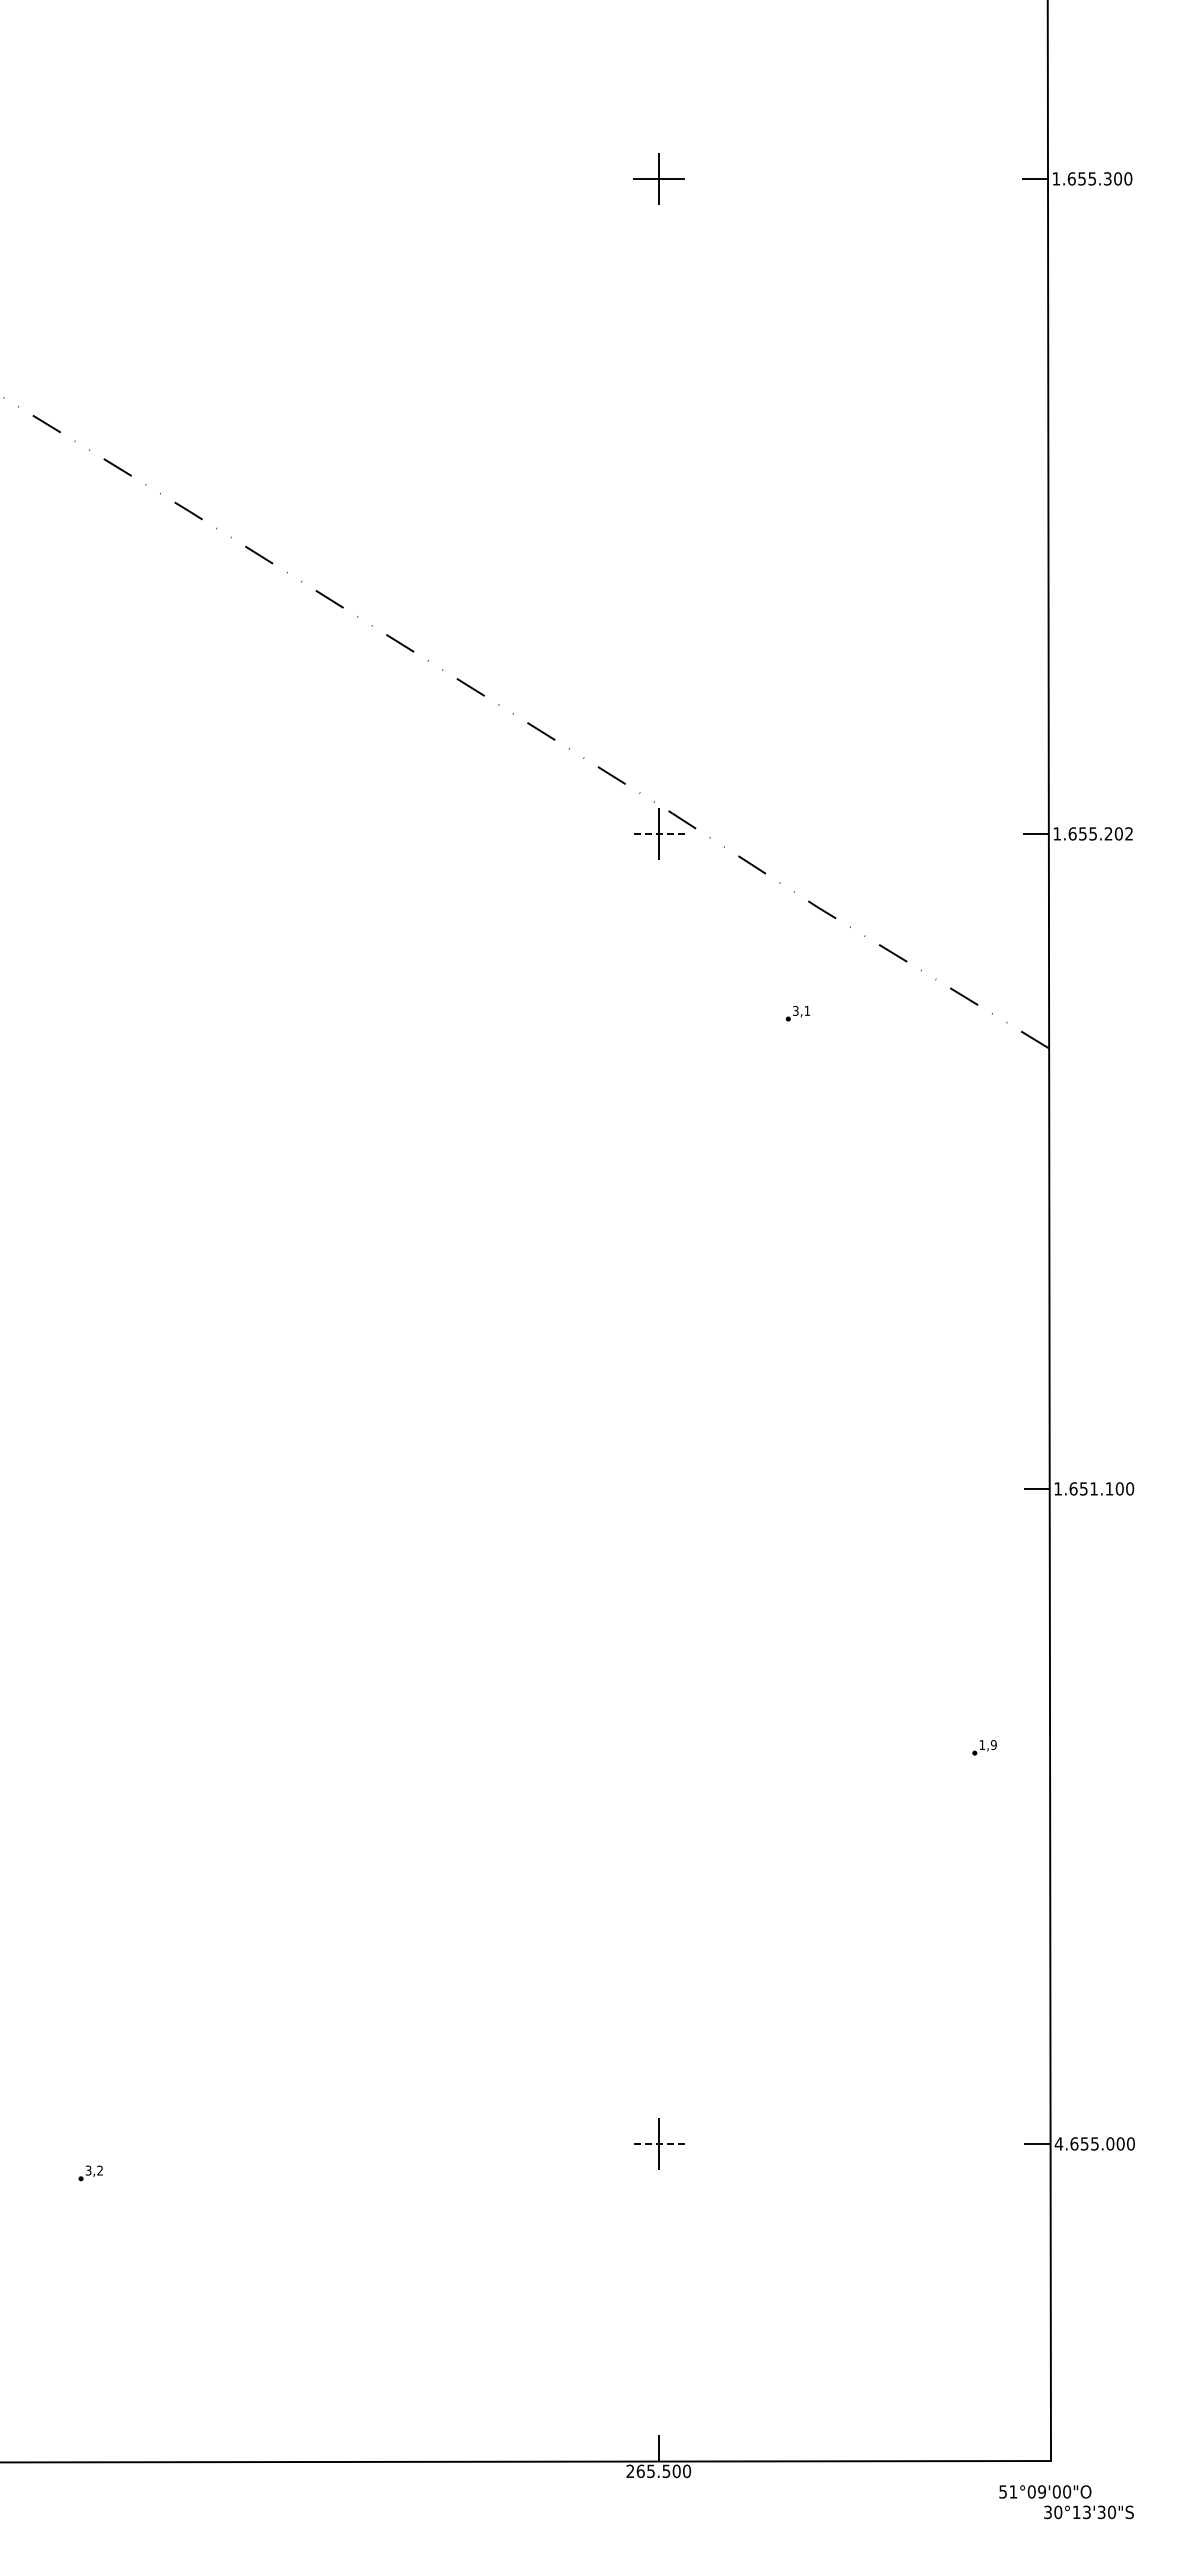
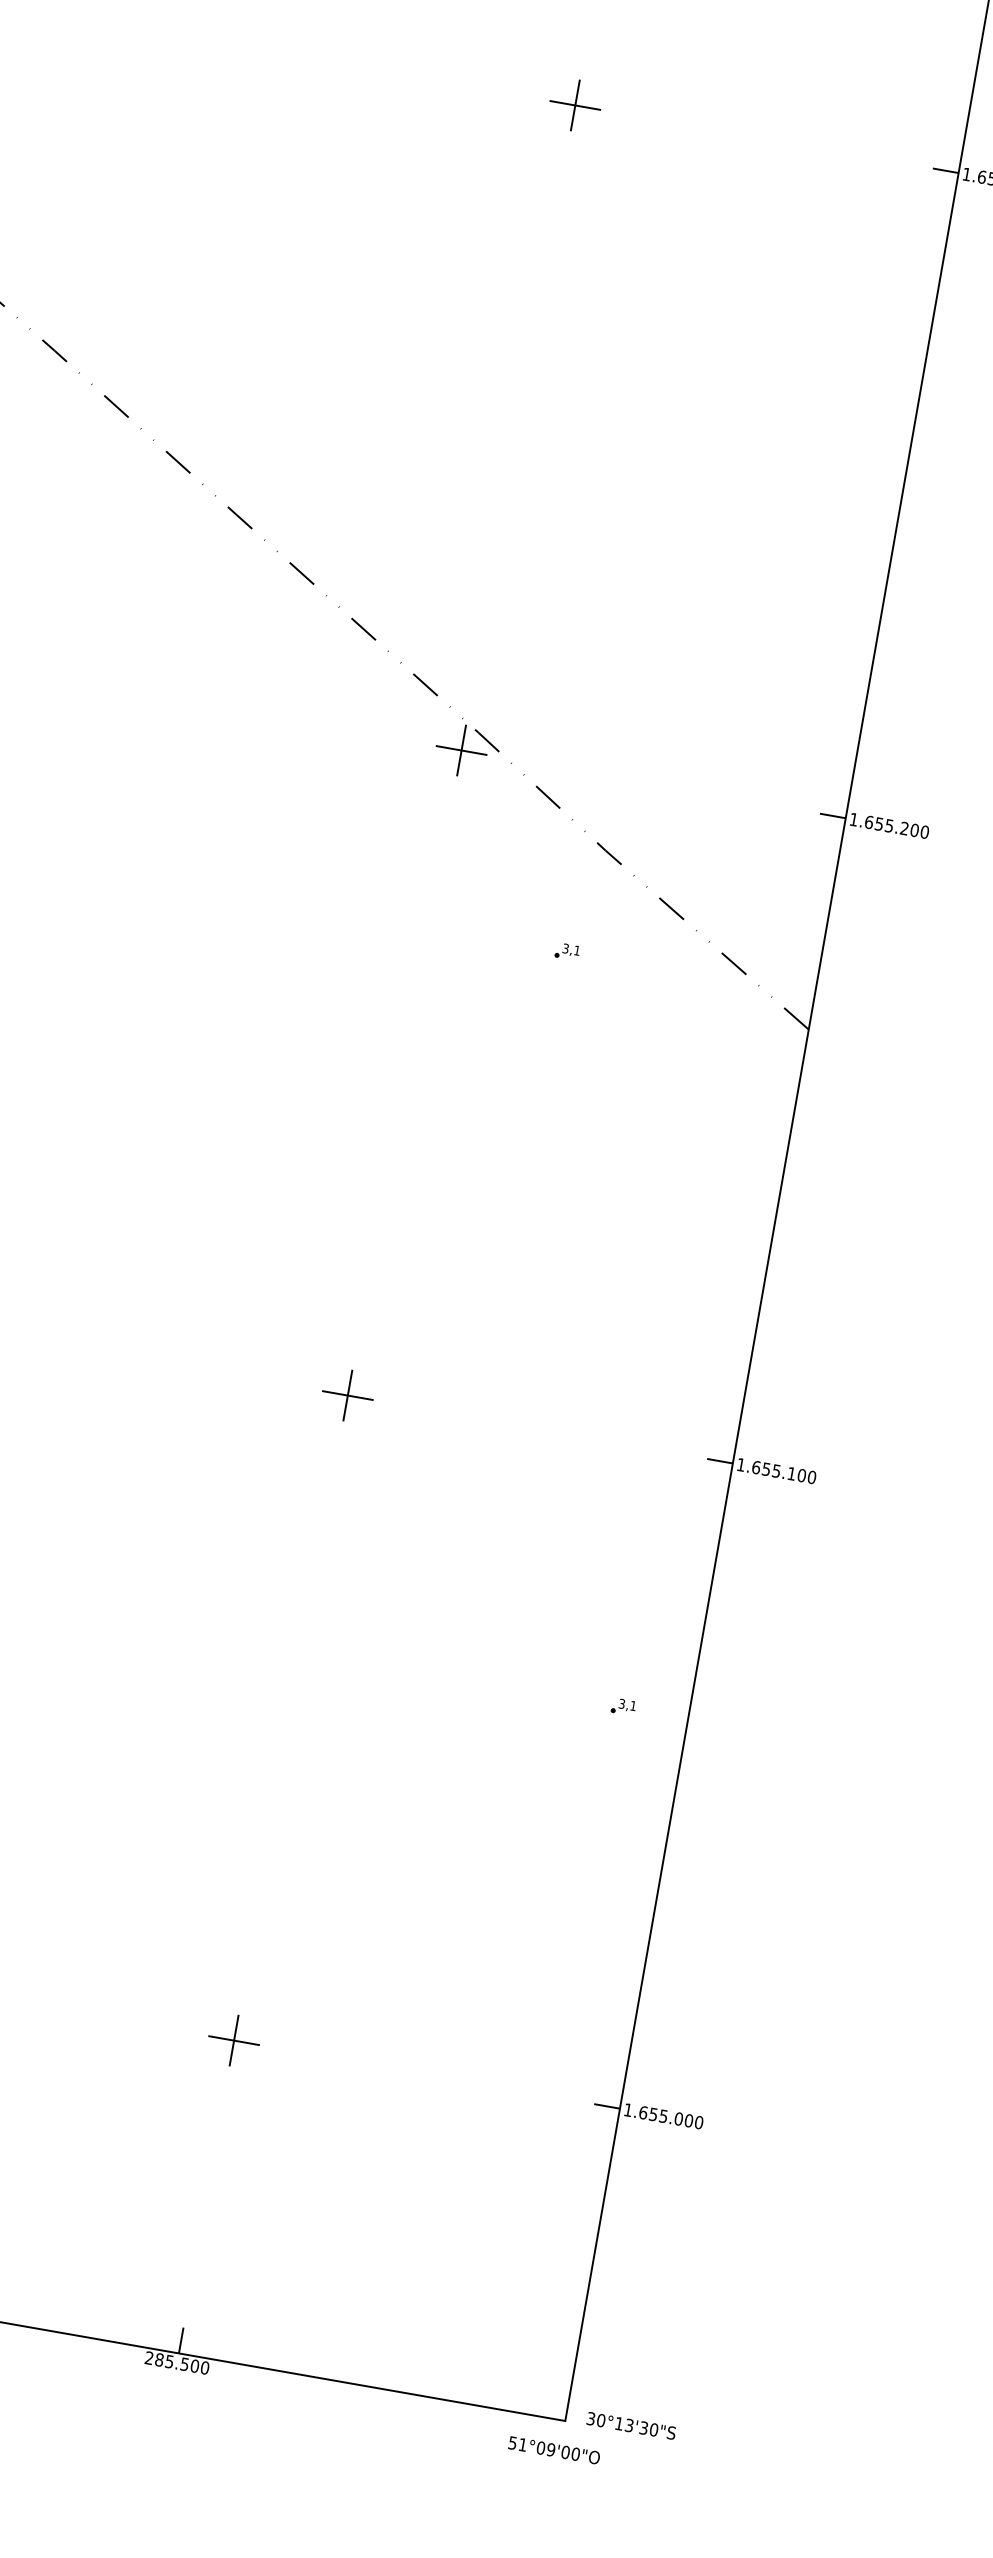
line: (658, 833) -> (461, 750), dashed -> solid
text: (1129, 833) -> (925, 831), 1.655.202 -> 1.655.200
part: (658, 1488) -> (347, 1395), added
text: (1093, 1488) -> (776, 1470), 1.651.100 -> 1.655.100
text: (987, 1745) -> (627, 1705), 1,9 -> 3,1
line: (658, 2143) -> (233, 2040), dashed -> solid
text: (1058, 2143) -> (627, 2109), 4.655.000 -> 1.655.000
text: (640, 2470) -> (159, 2359), 265.500 -> 285.500
text: (1088, 2512) -> (630, 2425), moved

